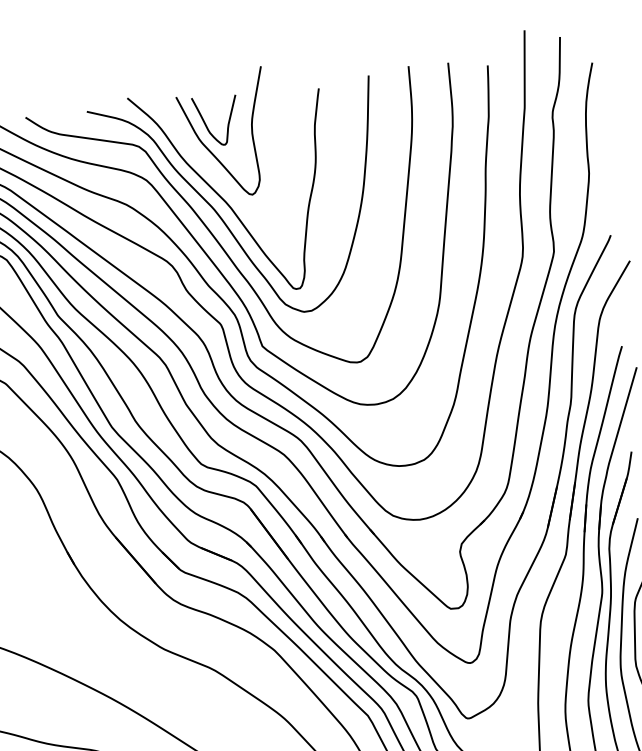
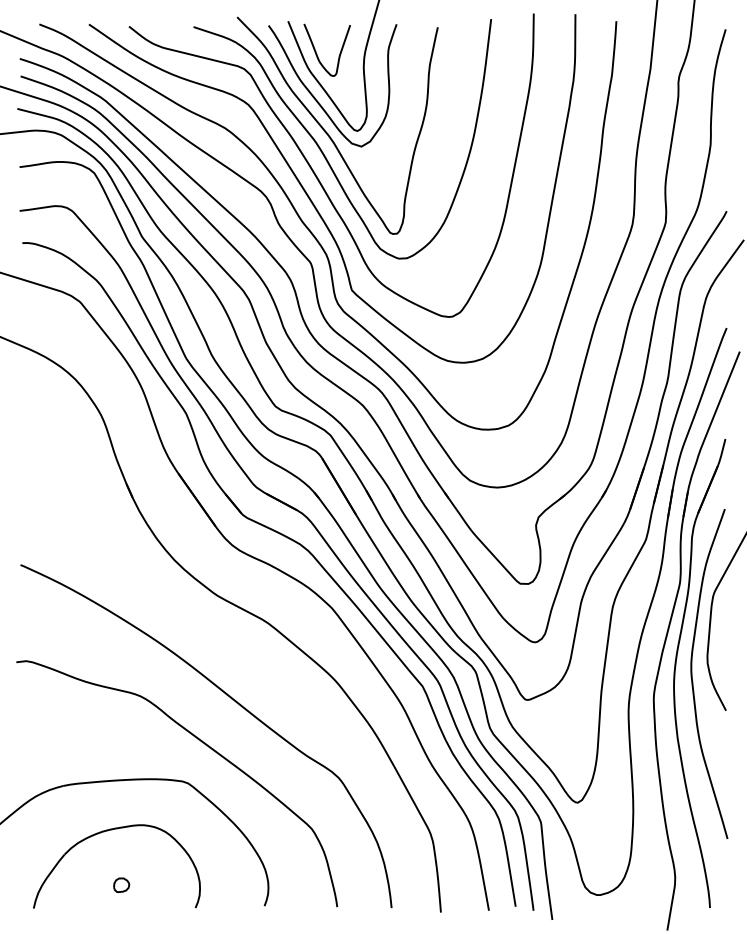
curve: (209, 166) -> (315, 97), added

